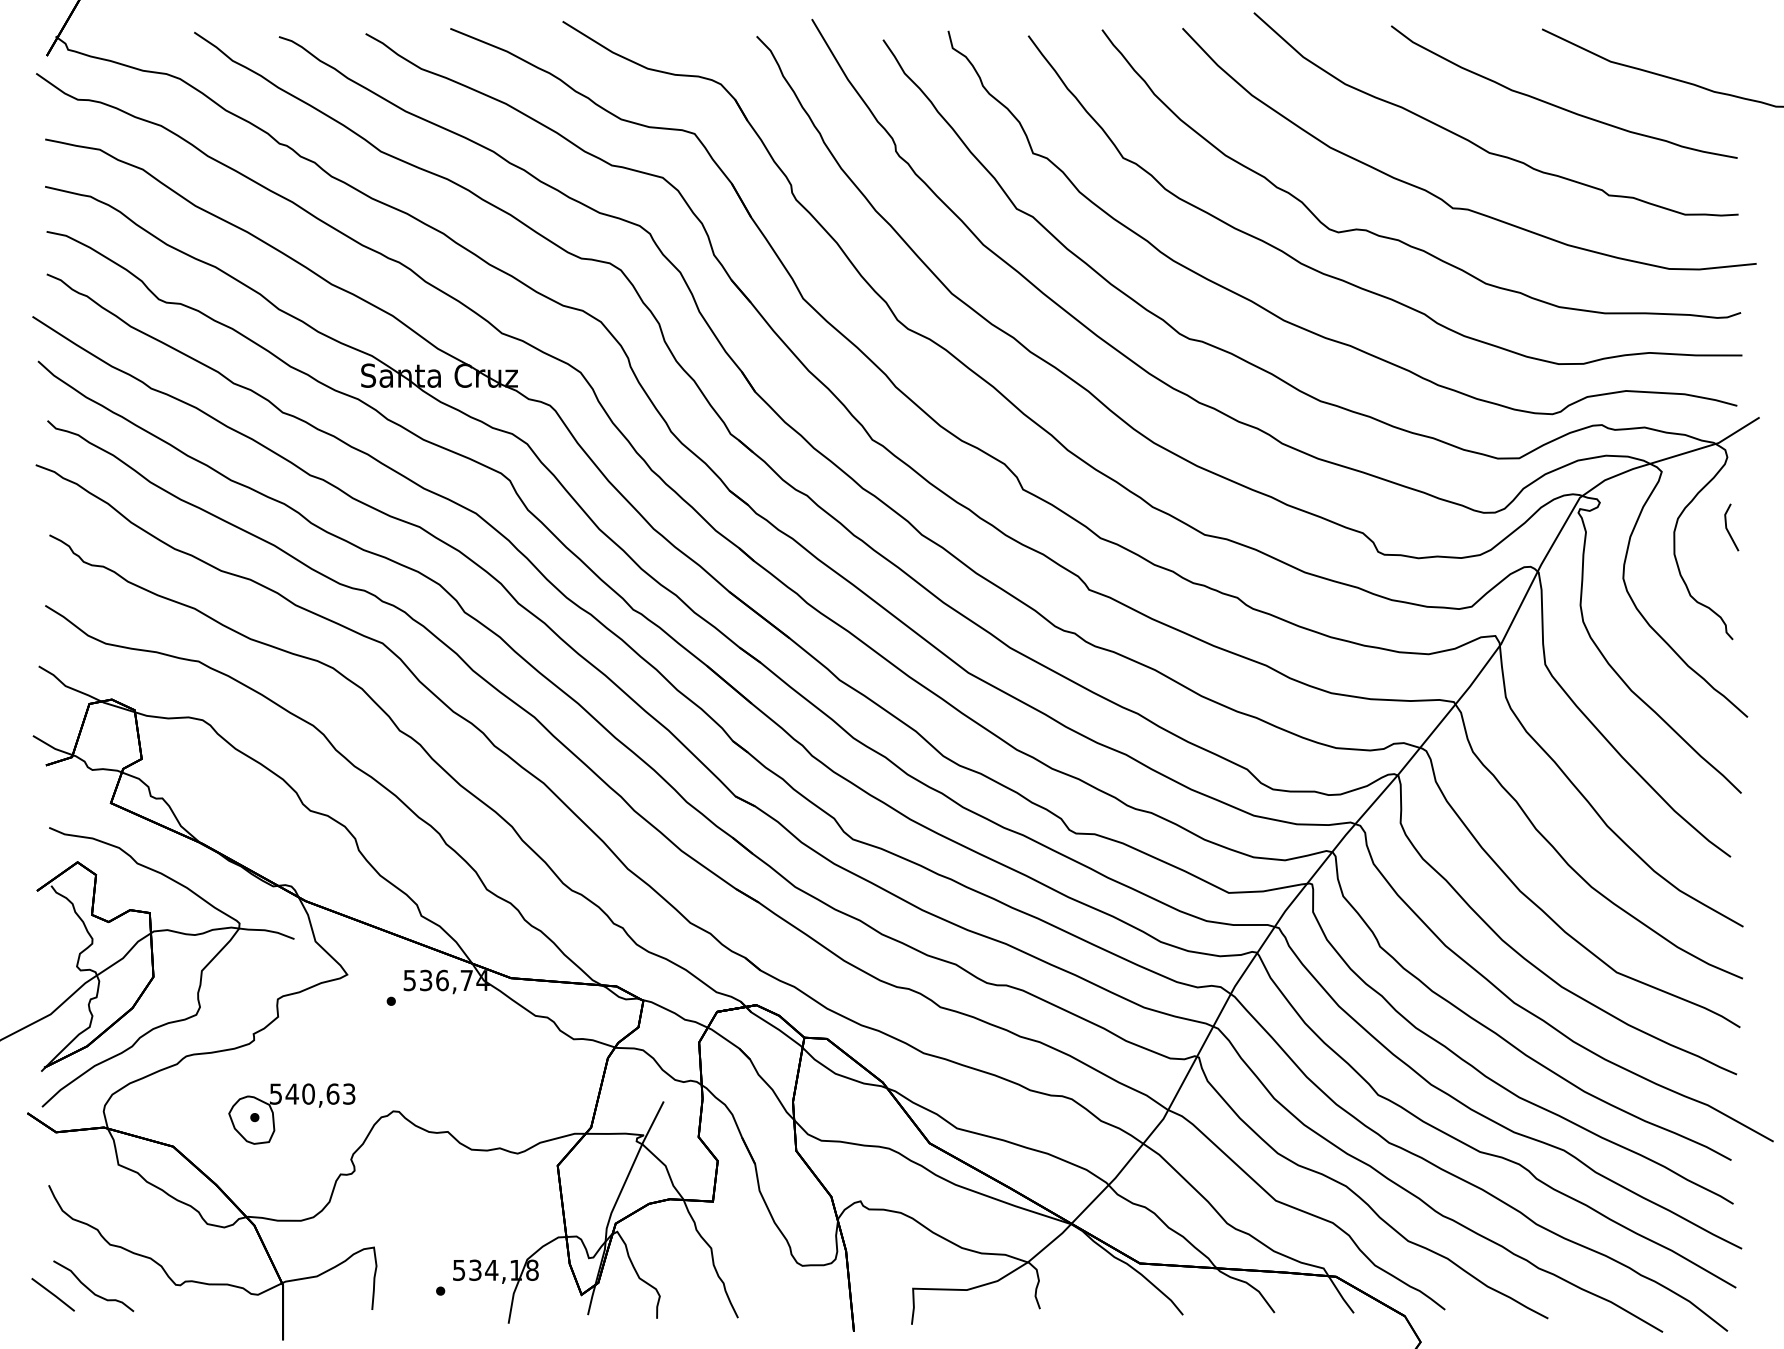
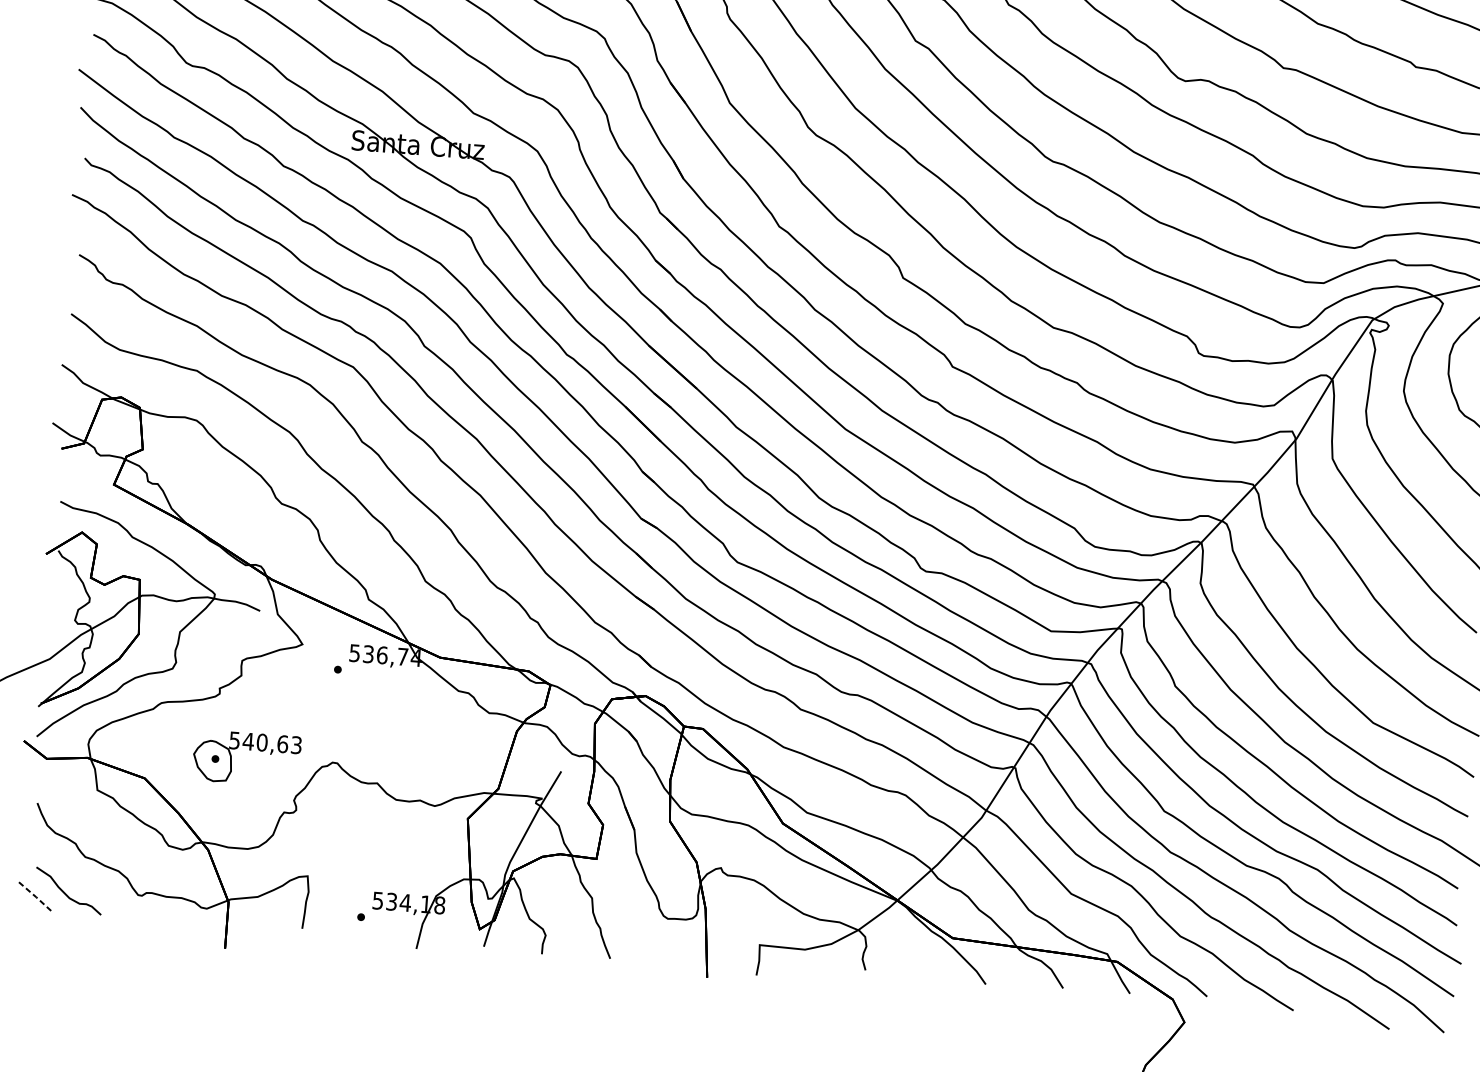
line: (53, 1294) -> (34, 895), solid -> dashed

